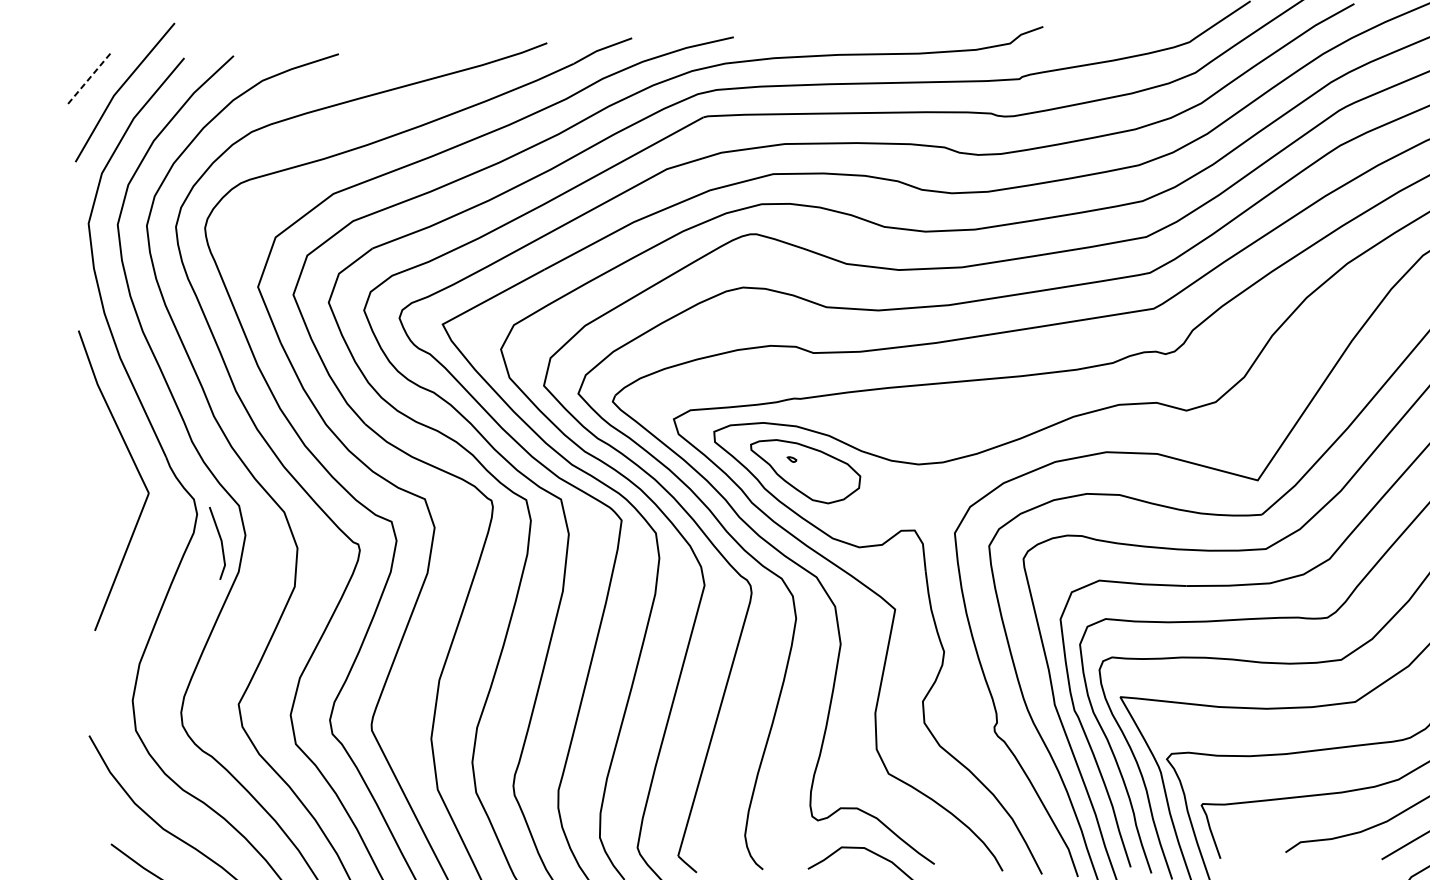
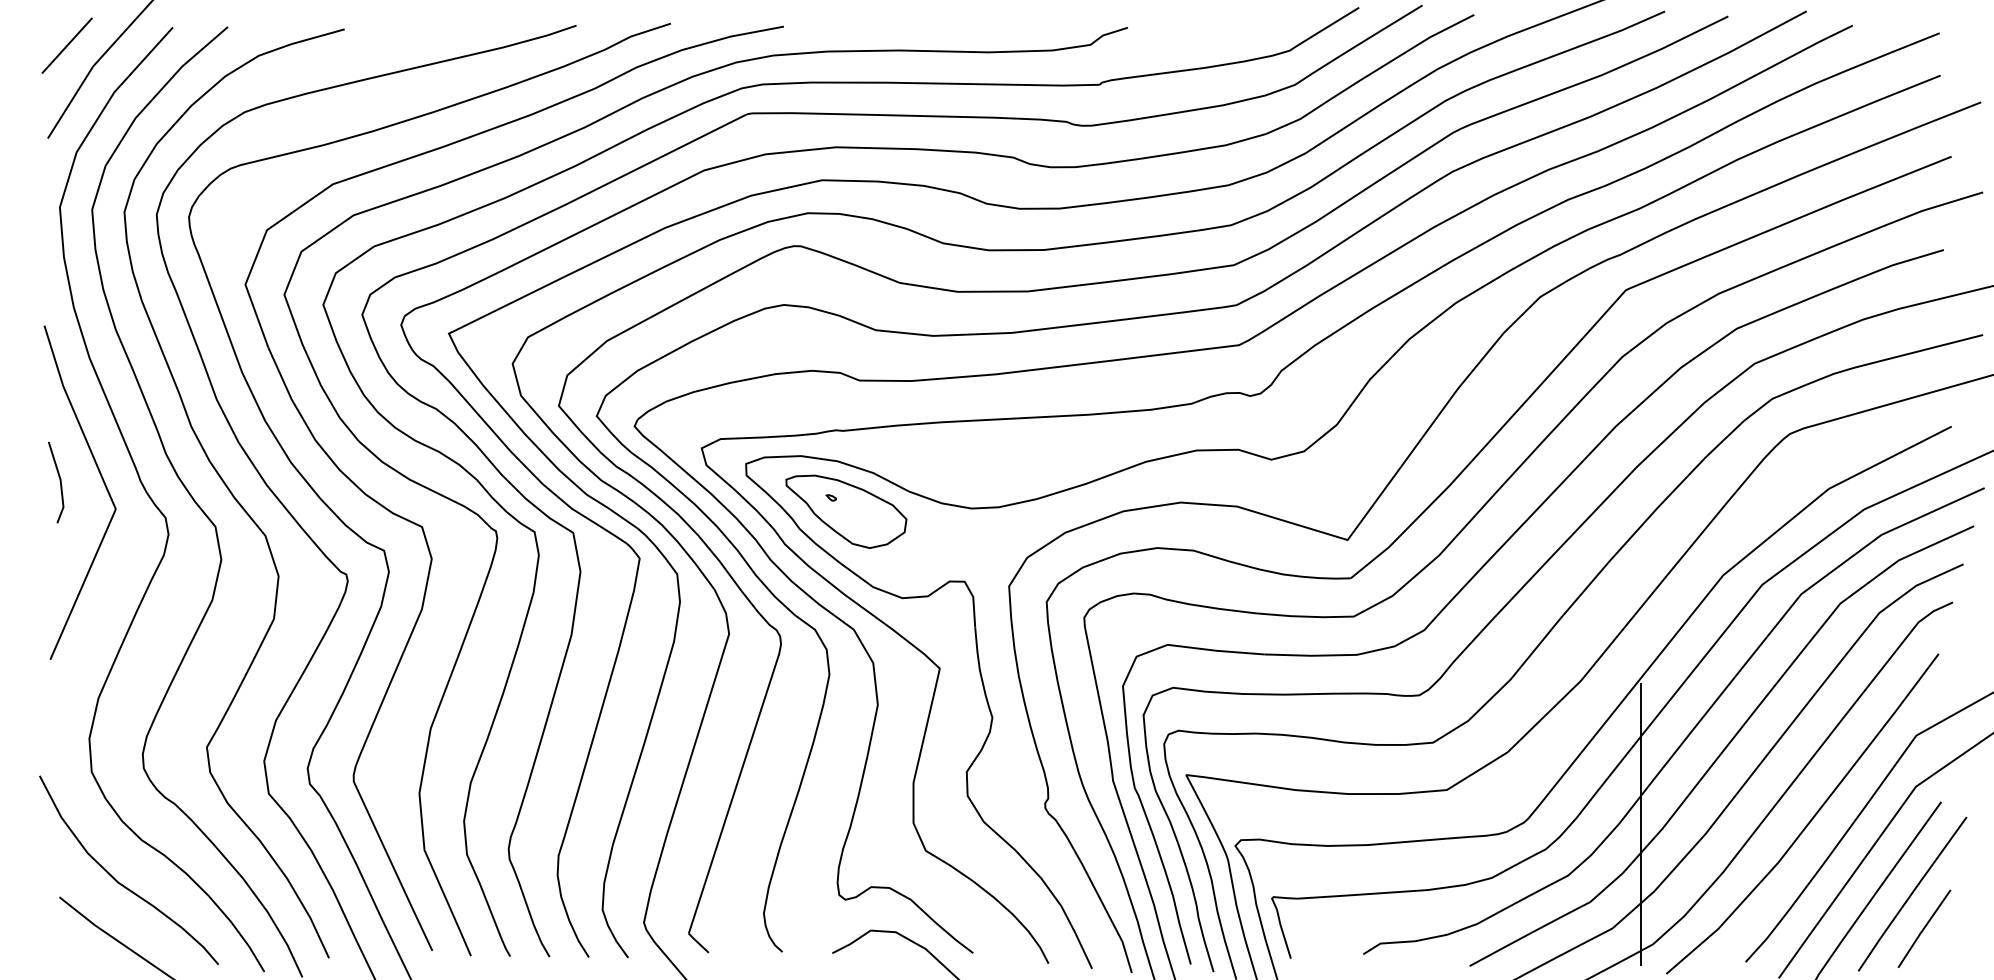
line: (90, 77) -> (67, 45), dashed -> solid
line: (220, 542) -> (59, 481), moved

